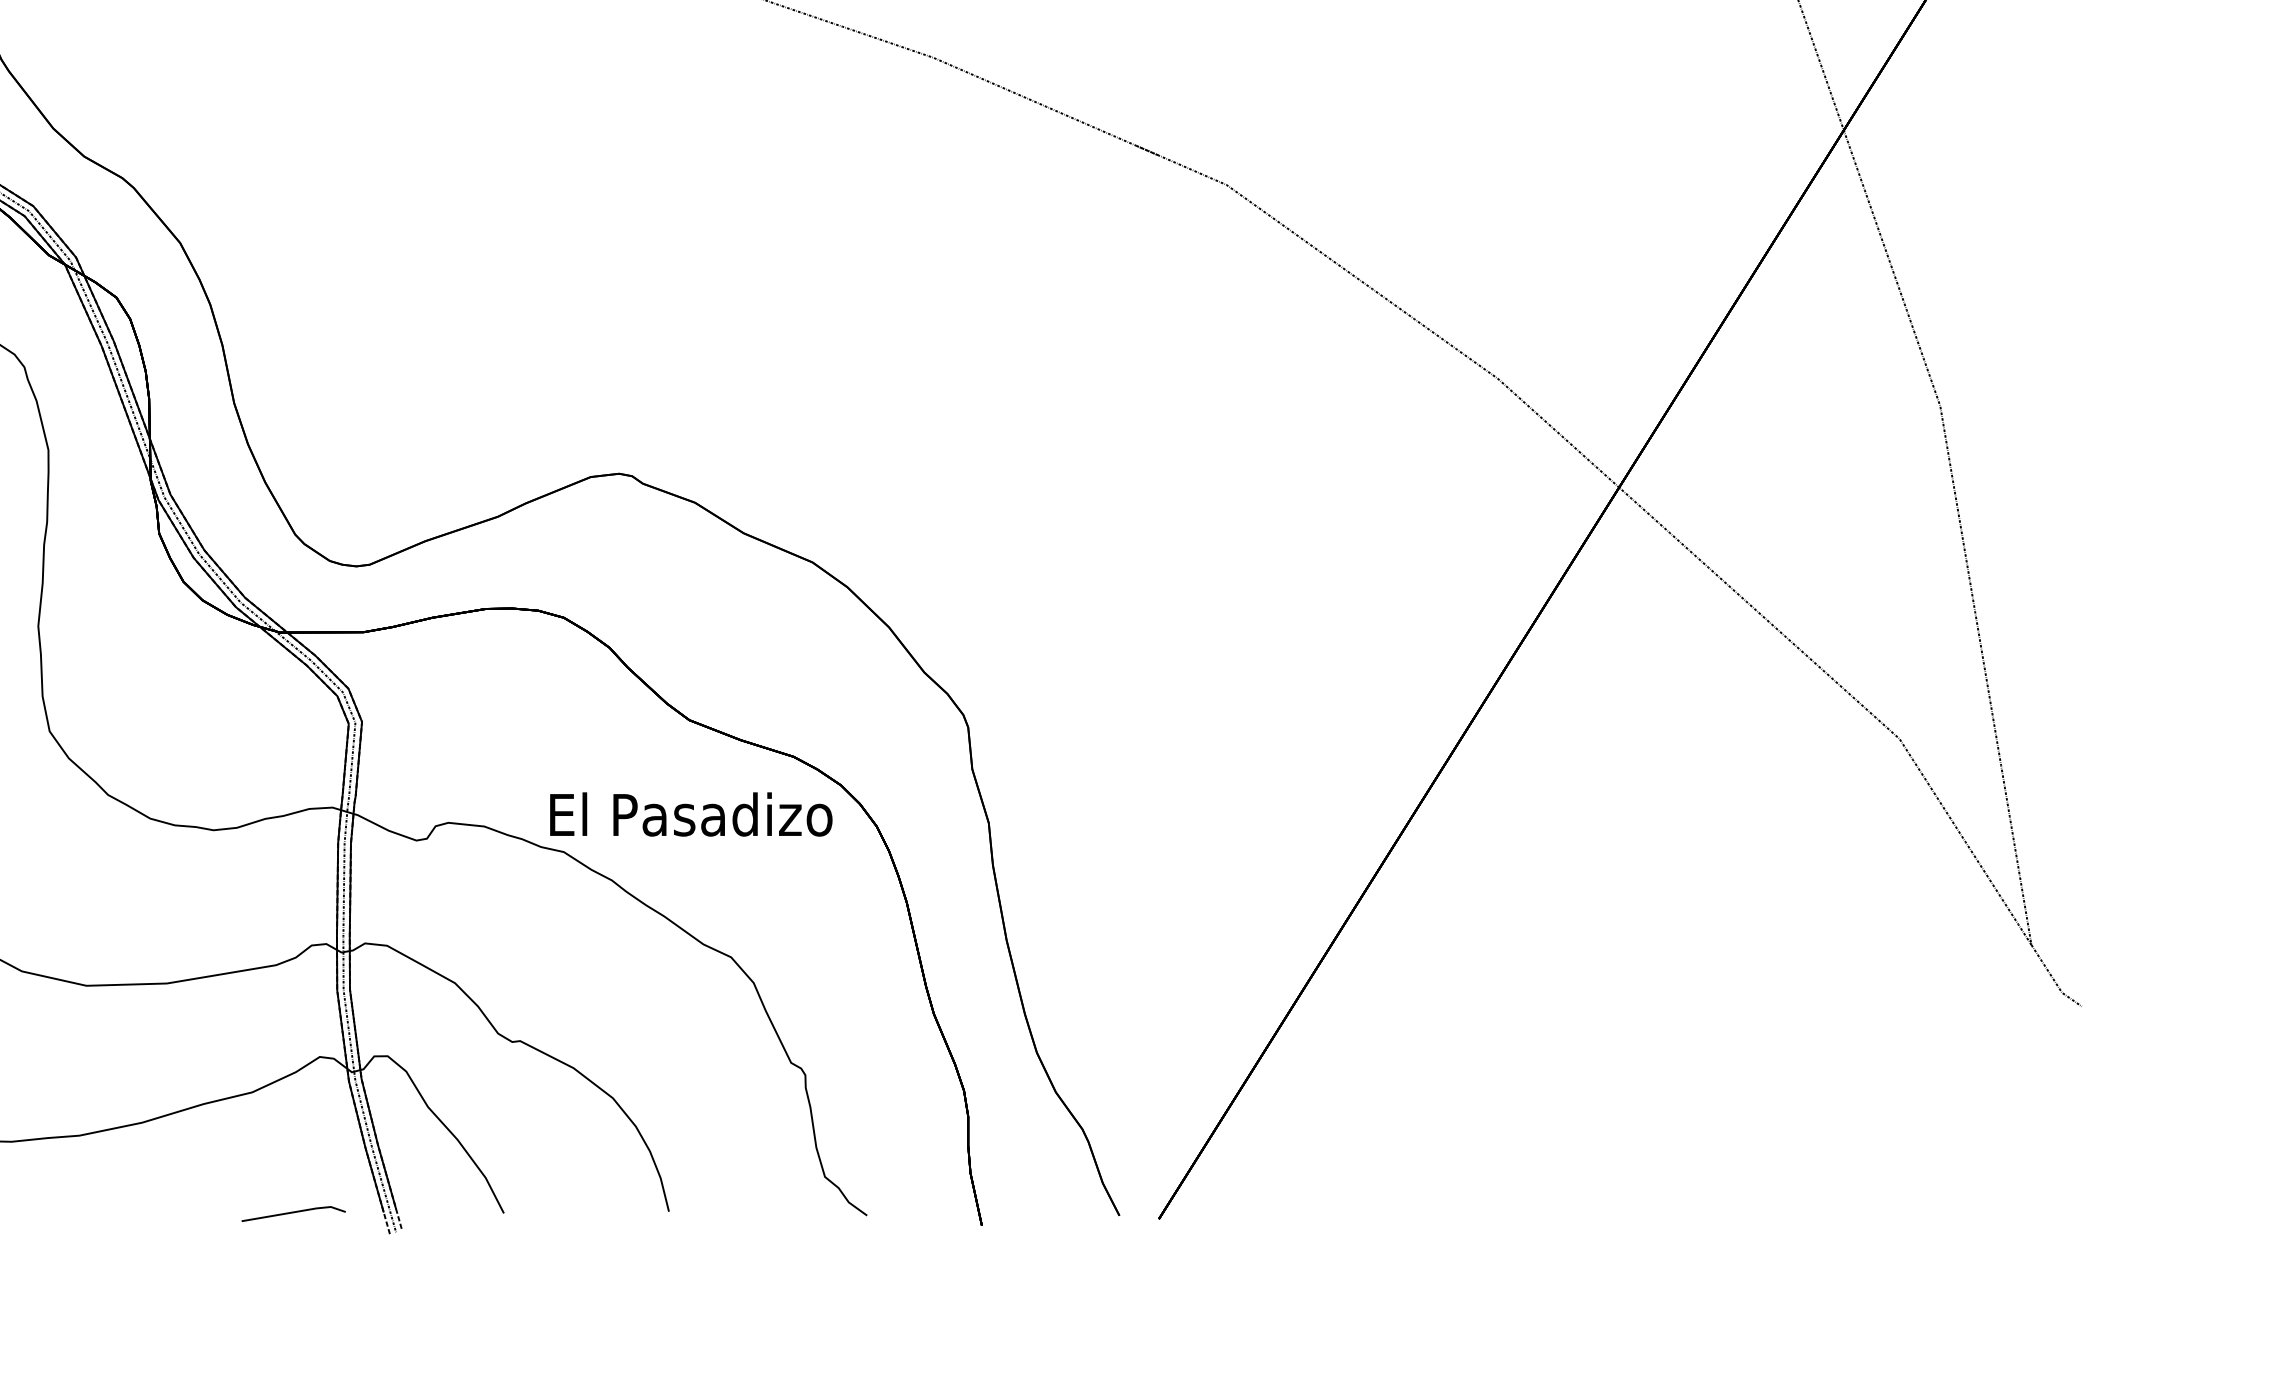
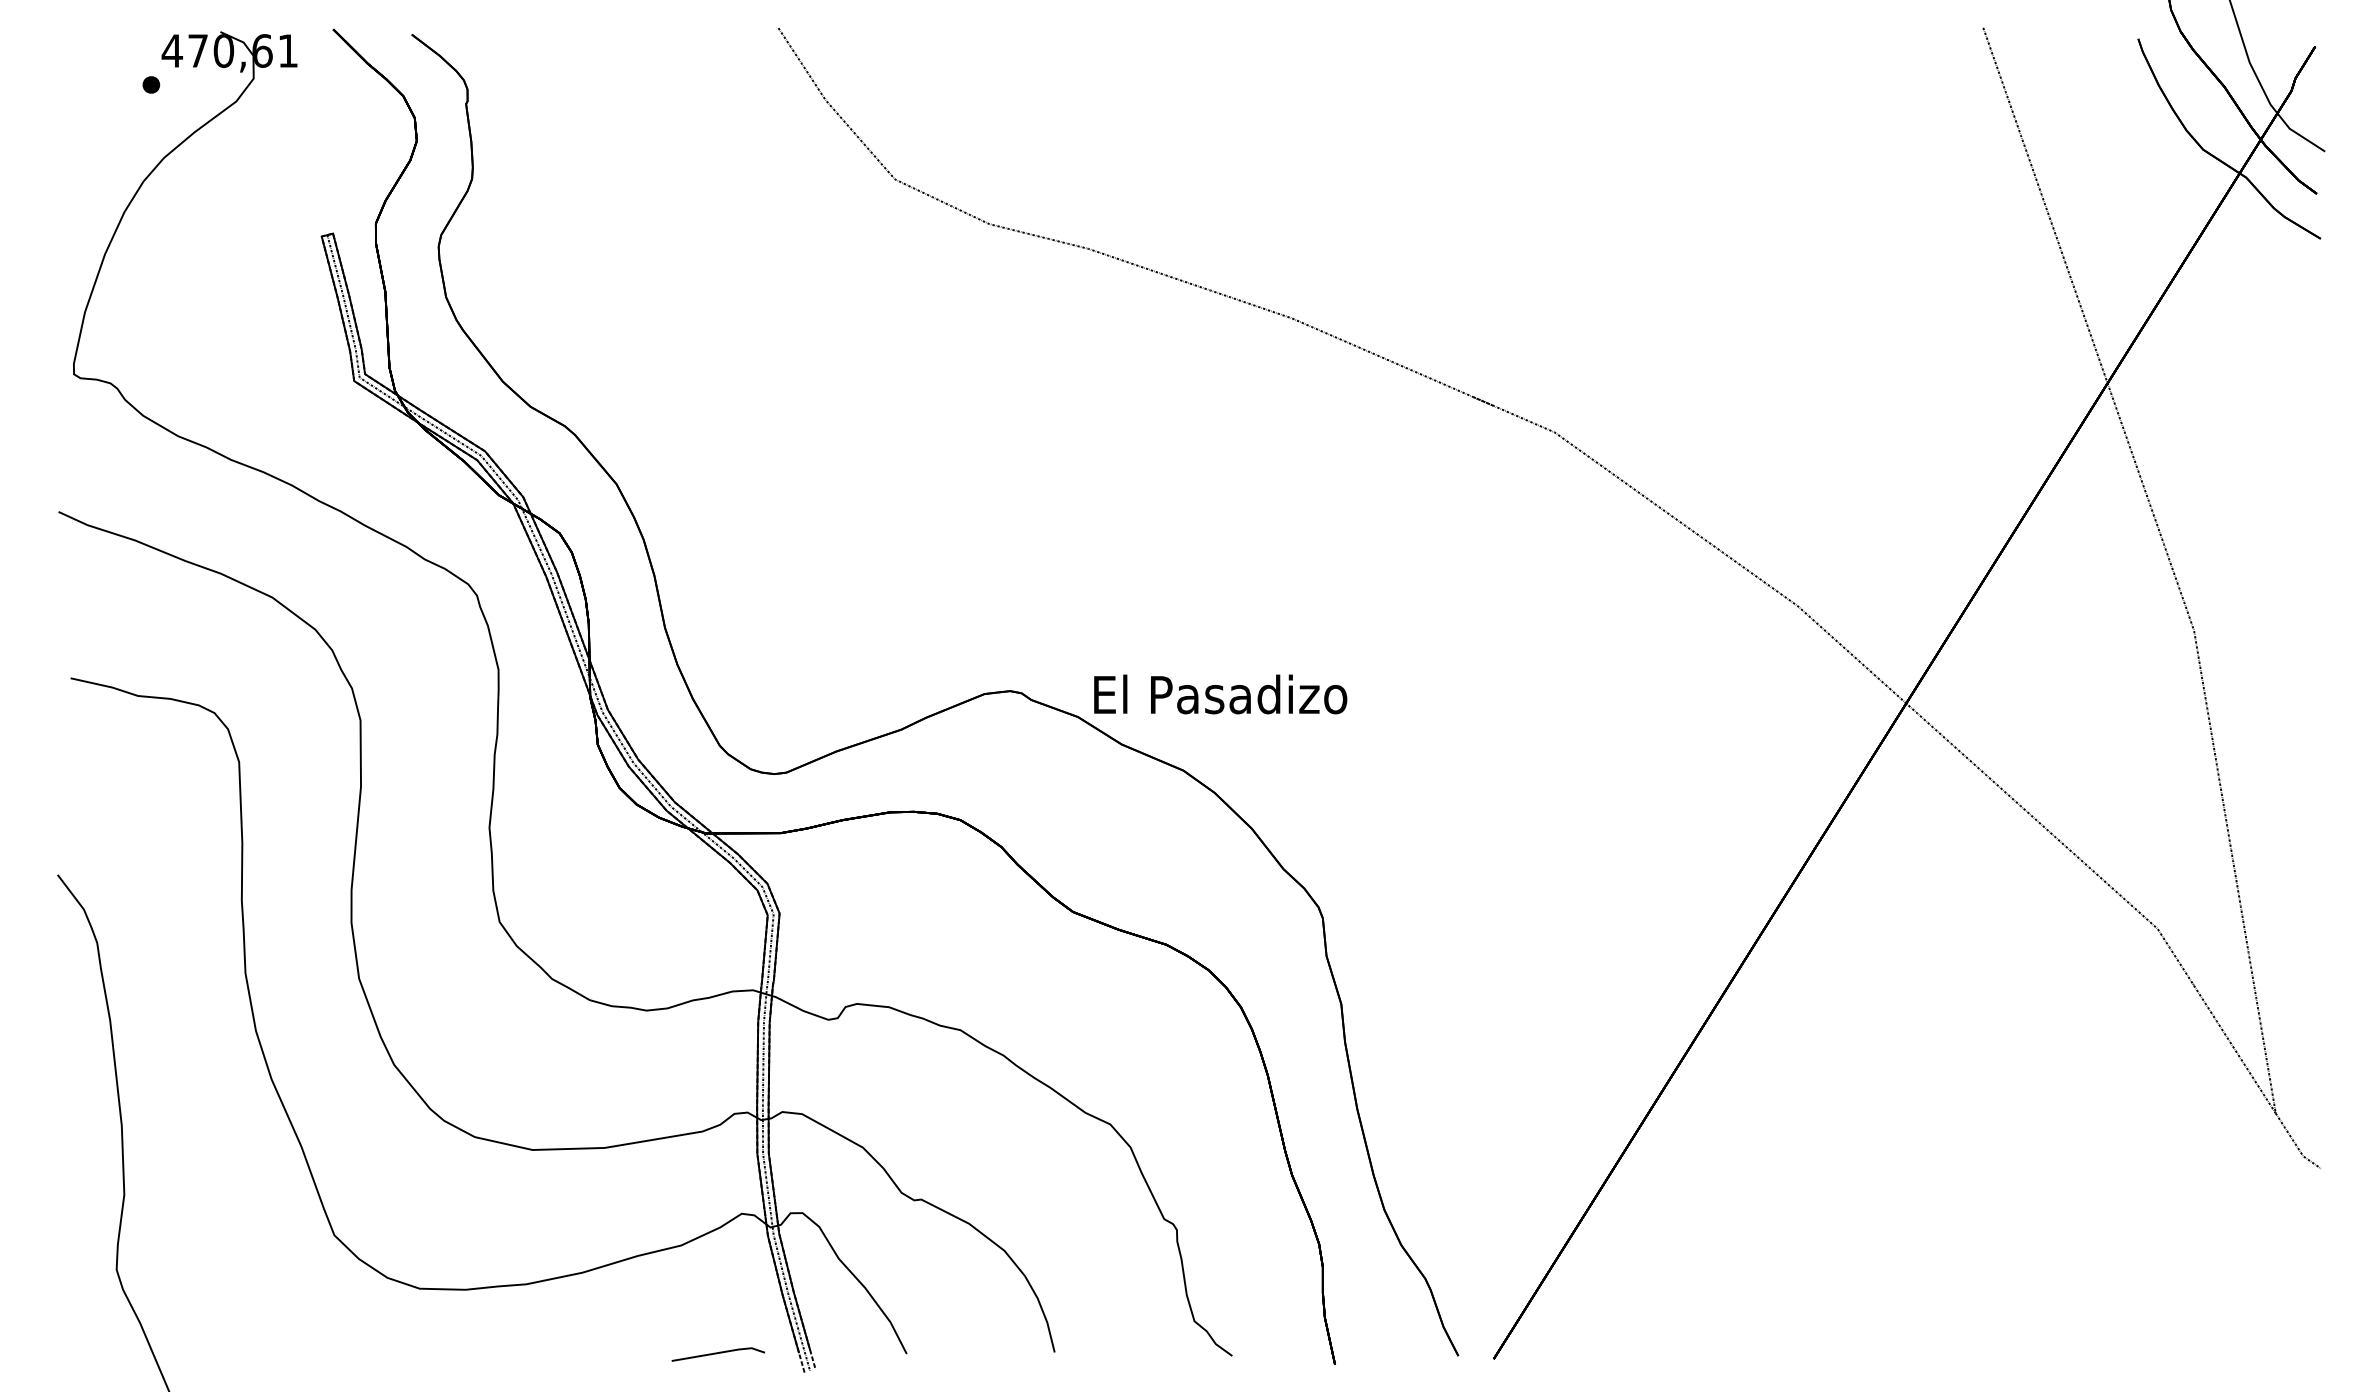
text: (691, 814) -> (1220, 694), moved

